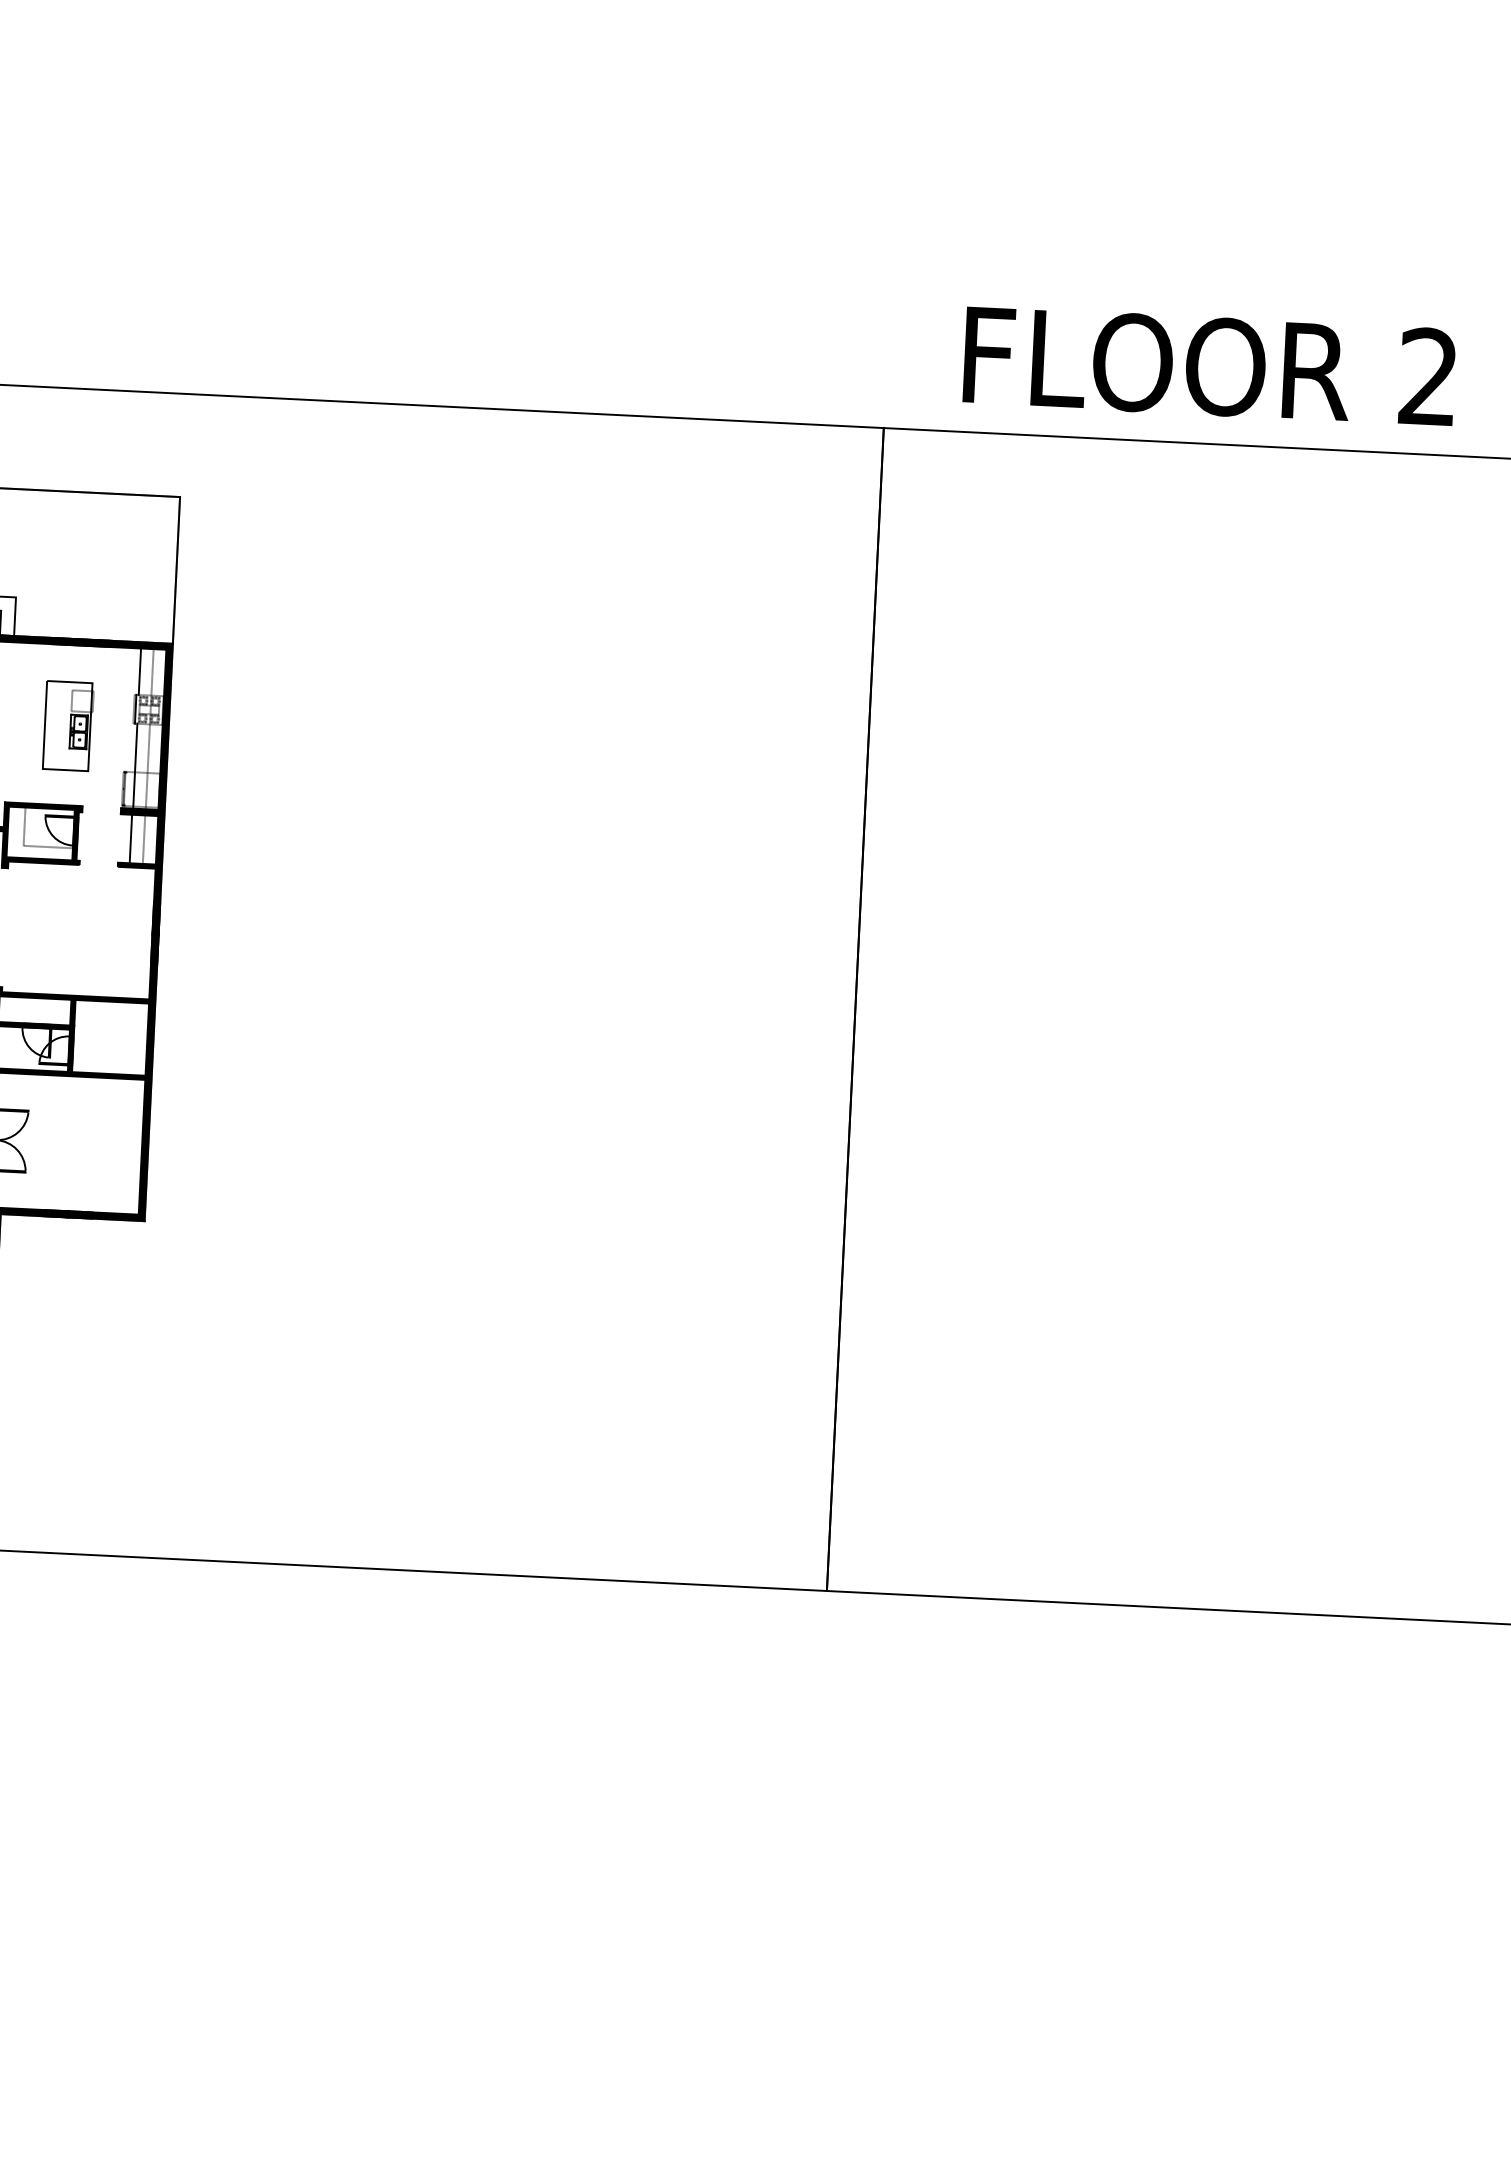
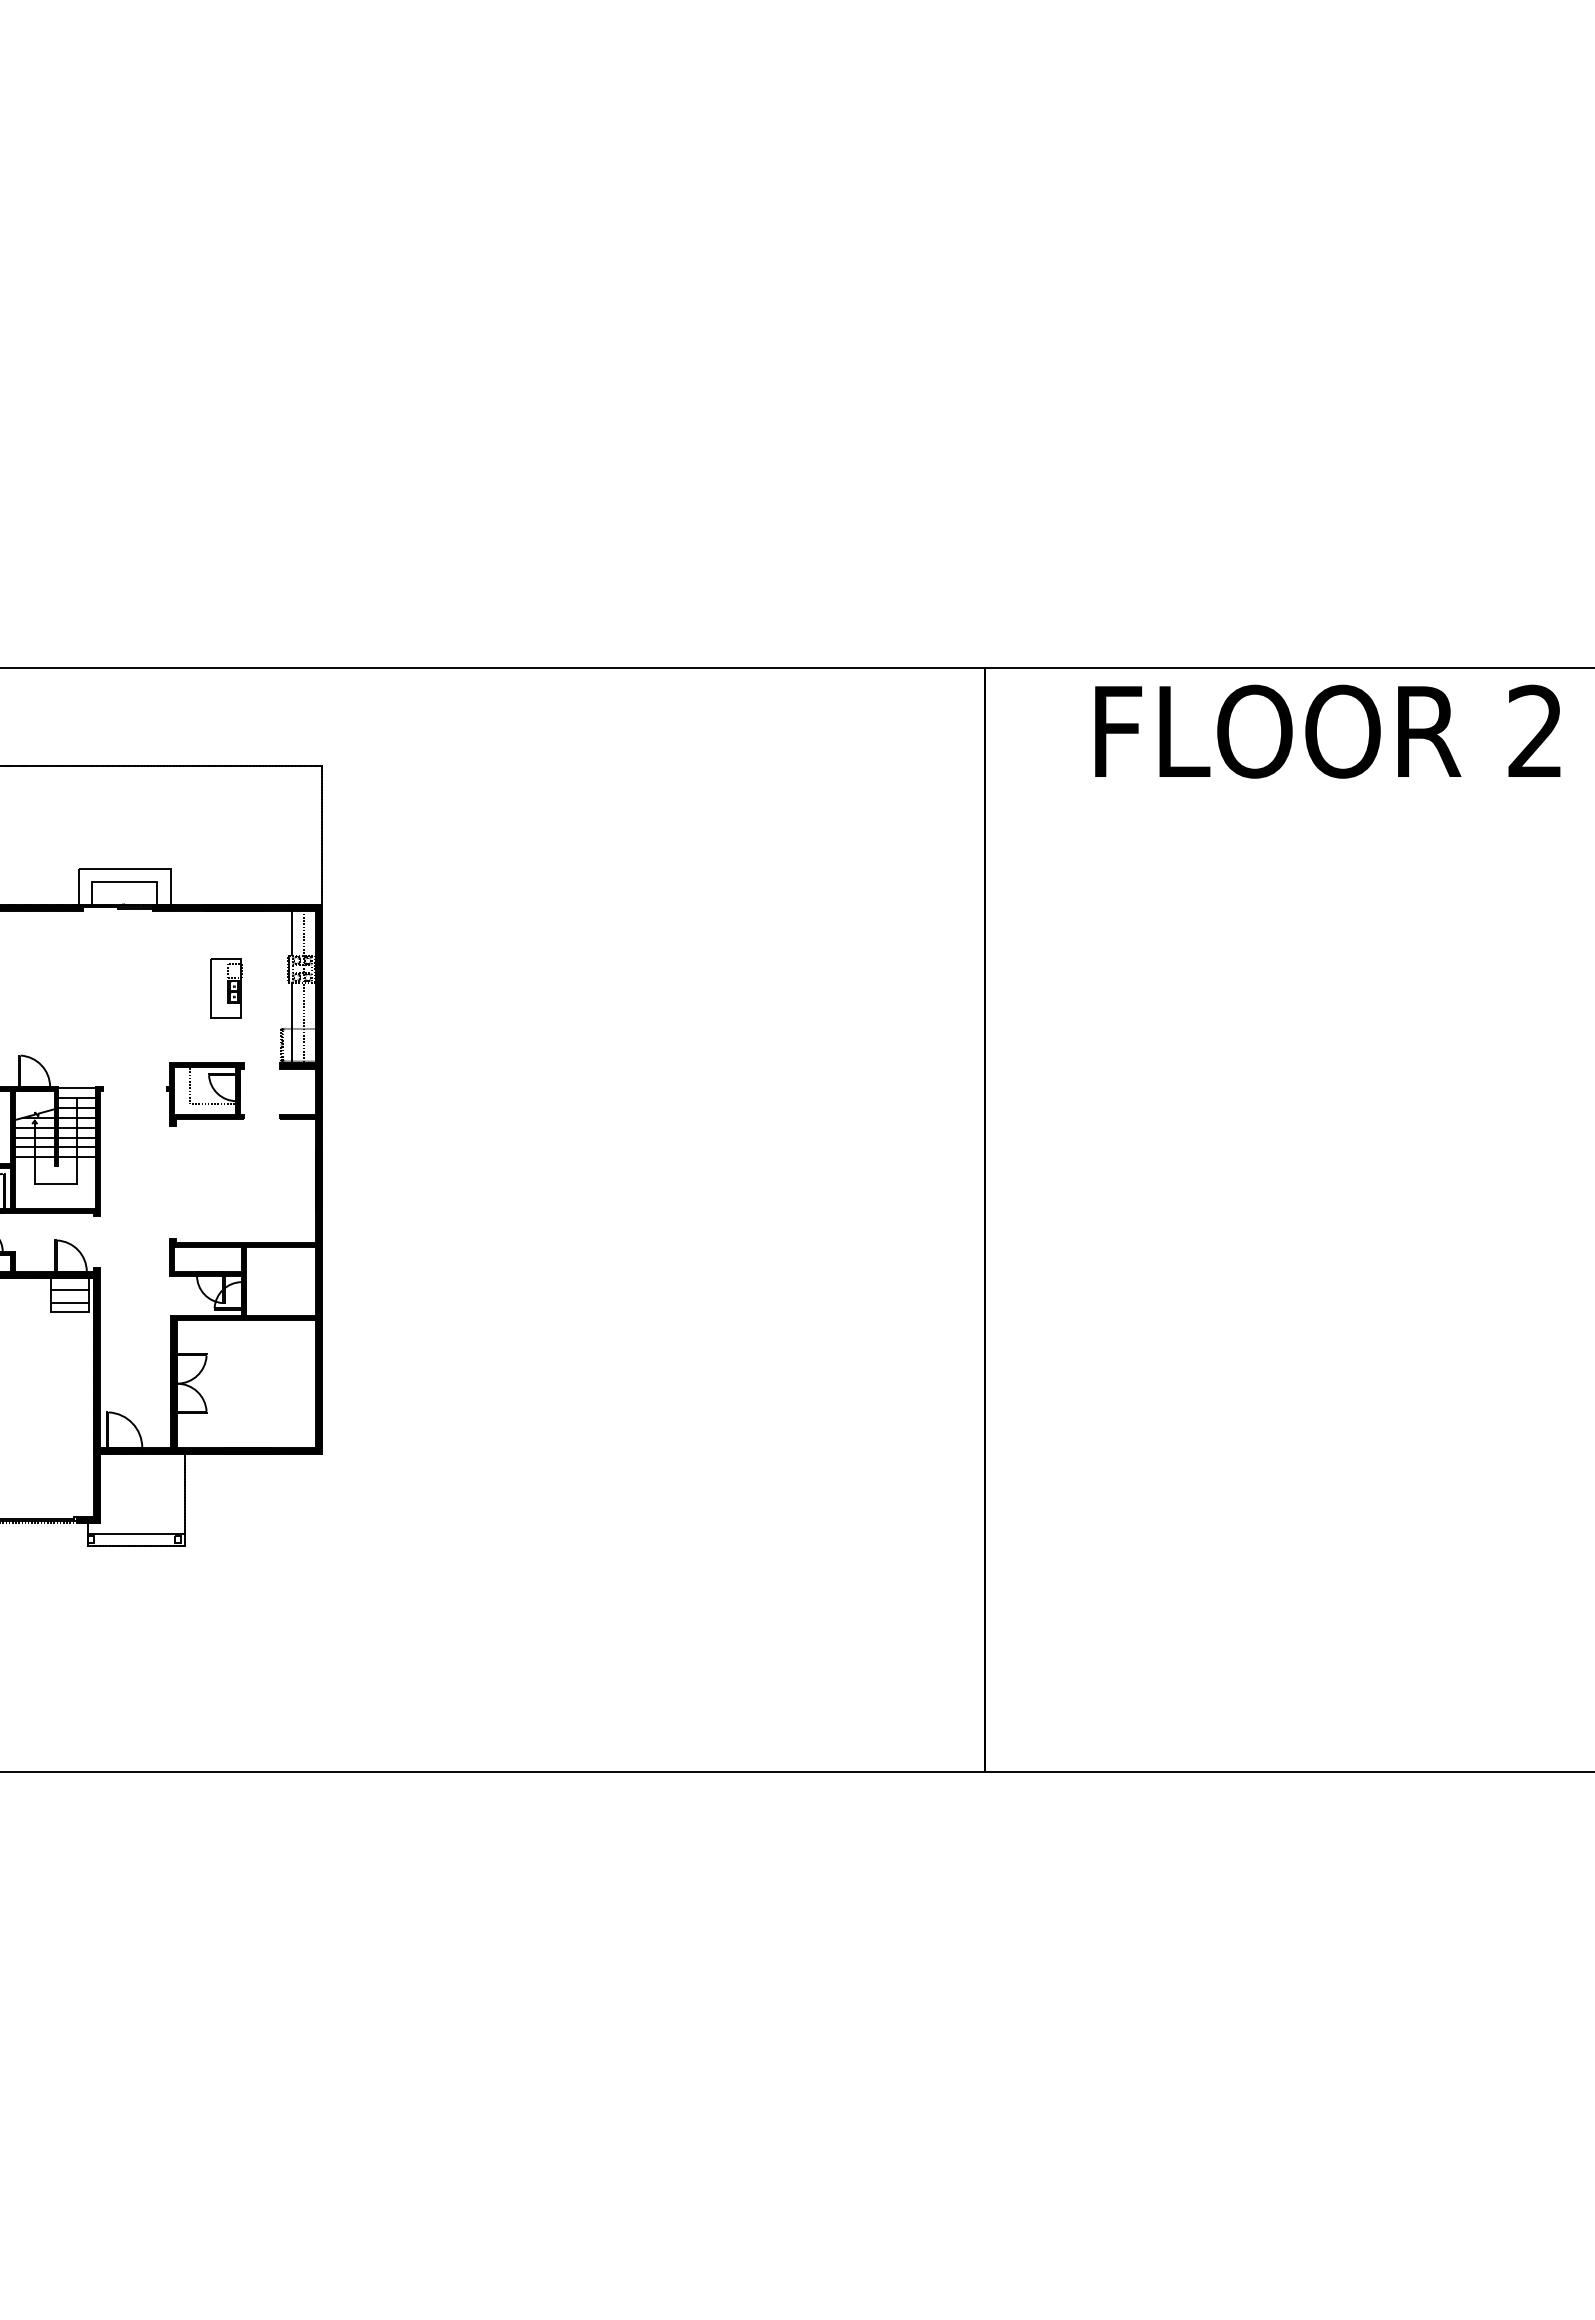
text: (1209, 366) -> (1327, 731), moved
part: (68, 726) -> (226, 988), size x0.7
line: (130, 839) -> (290, 1092), removed
line: (144, 839) -> (303, 1092), removed

